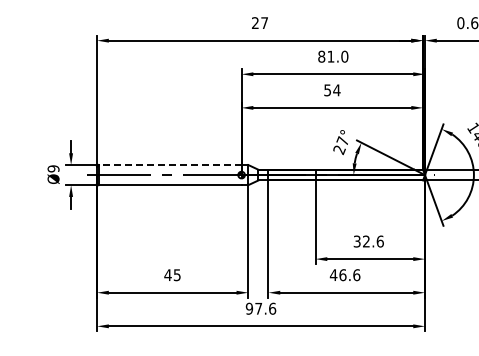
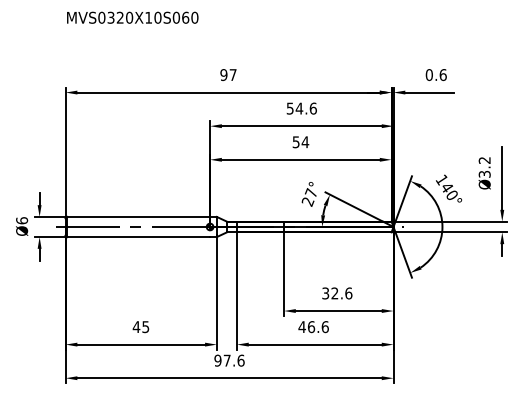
text: (254, 23) -> (223, 75), 27 -> 97
text: (332, 56) -> (301, 108), 81.0 -> 54.6
line: (169, 164) -> (138, 216), dashed -> solid
text: (53, 168) -> (22, 220), Ø9 -> Ø6

